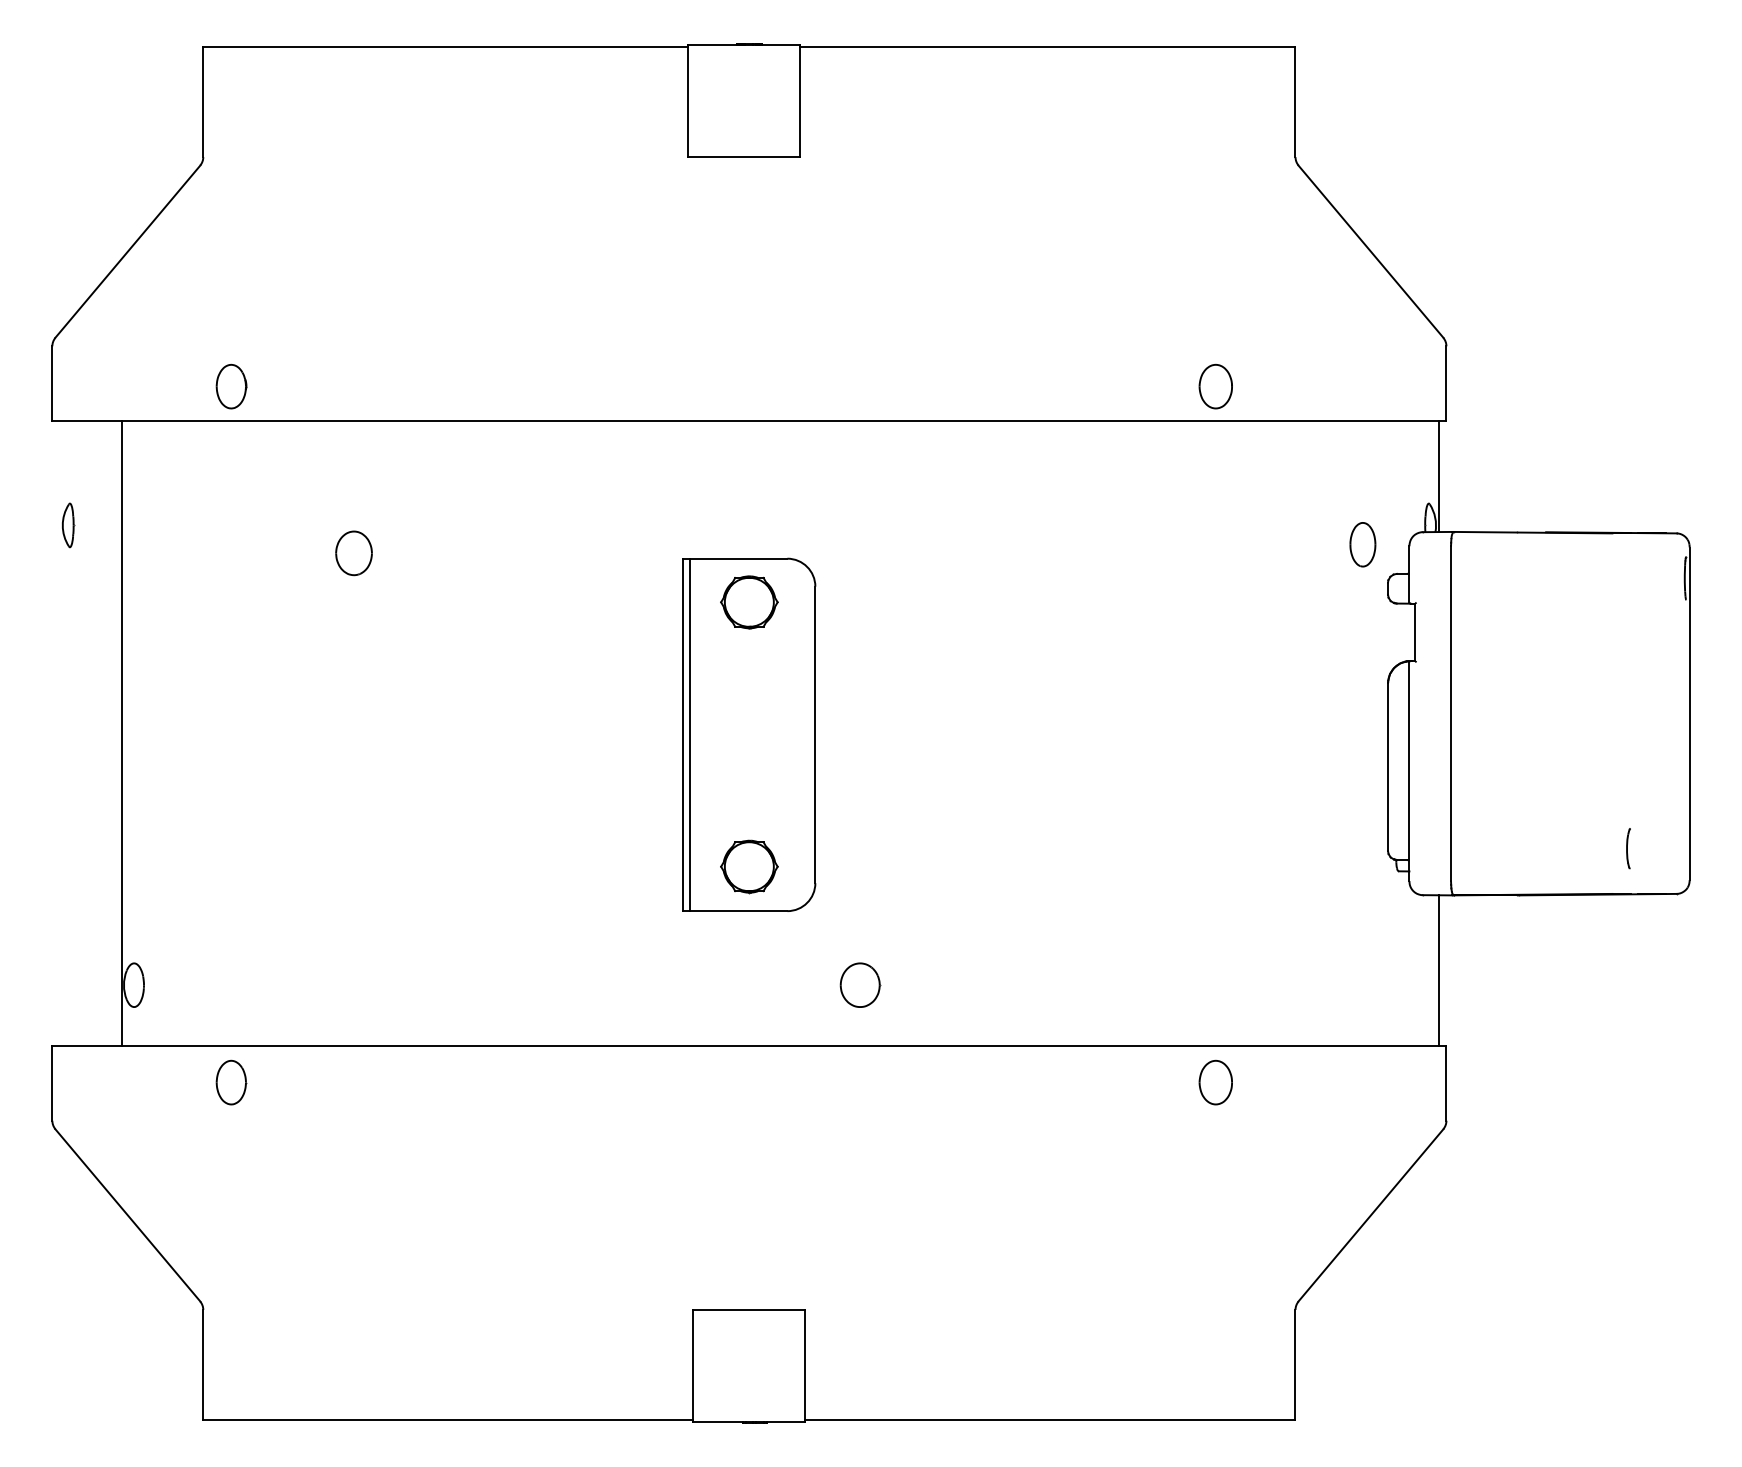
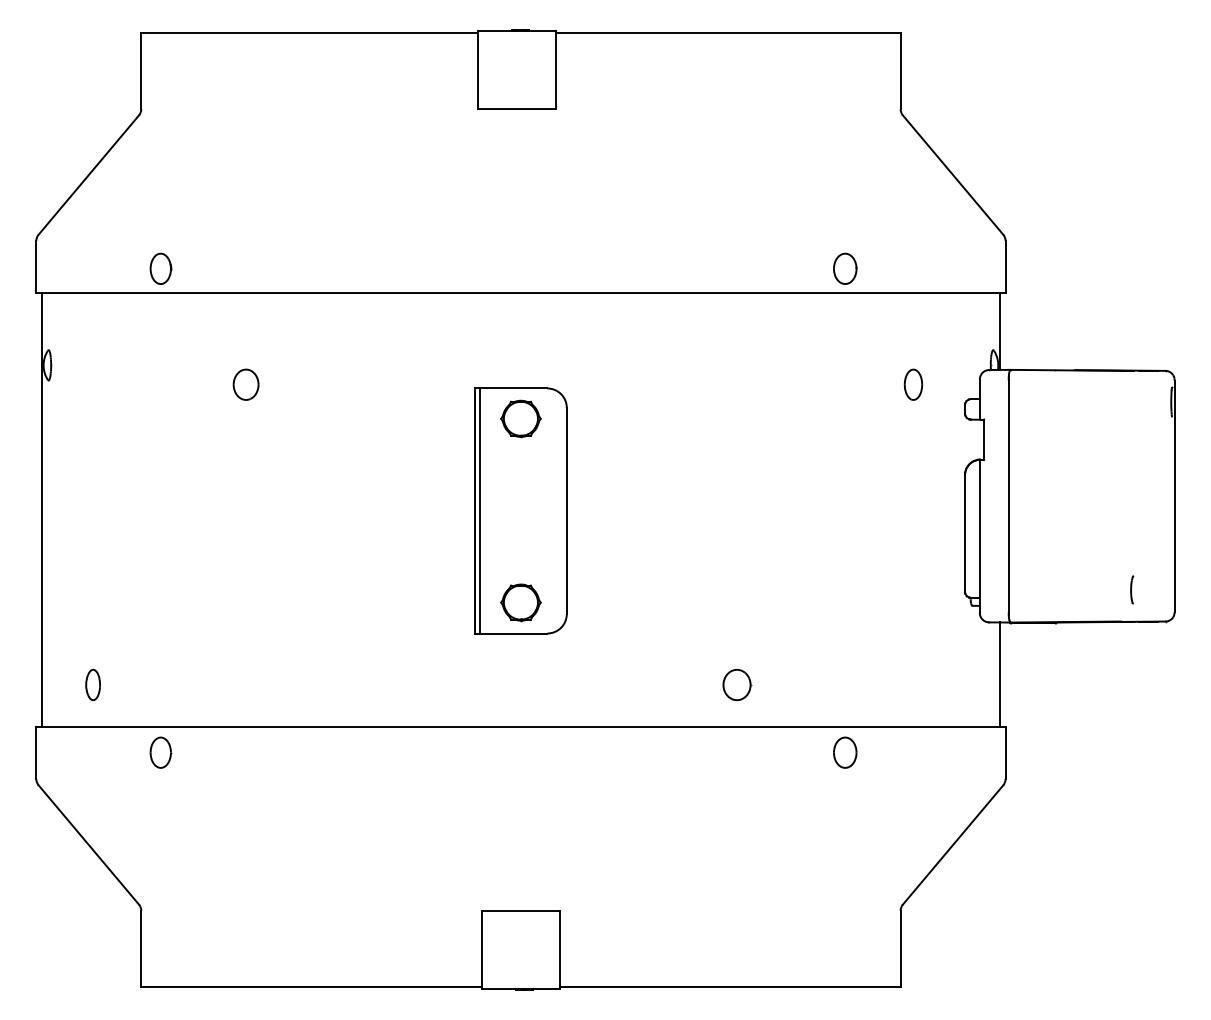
part: (1362, 544) -> (913, 384), moved
line: (121, 732) -> (41, 509), moved
part: (860, 985) -> (737, 685), moved

